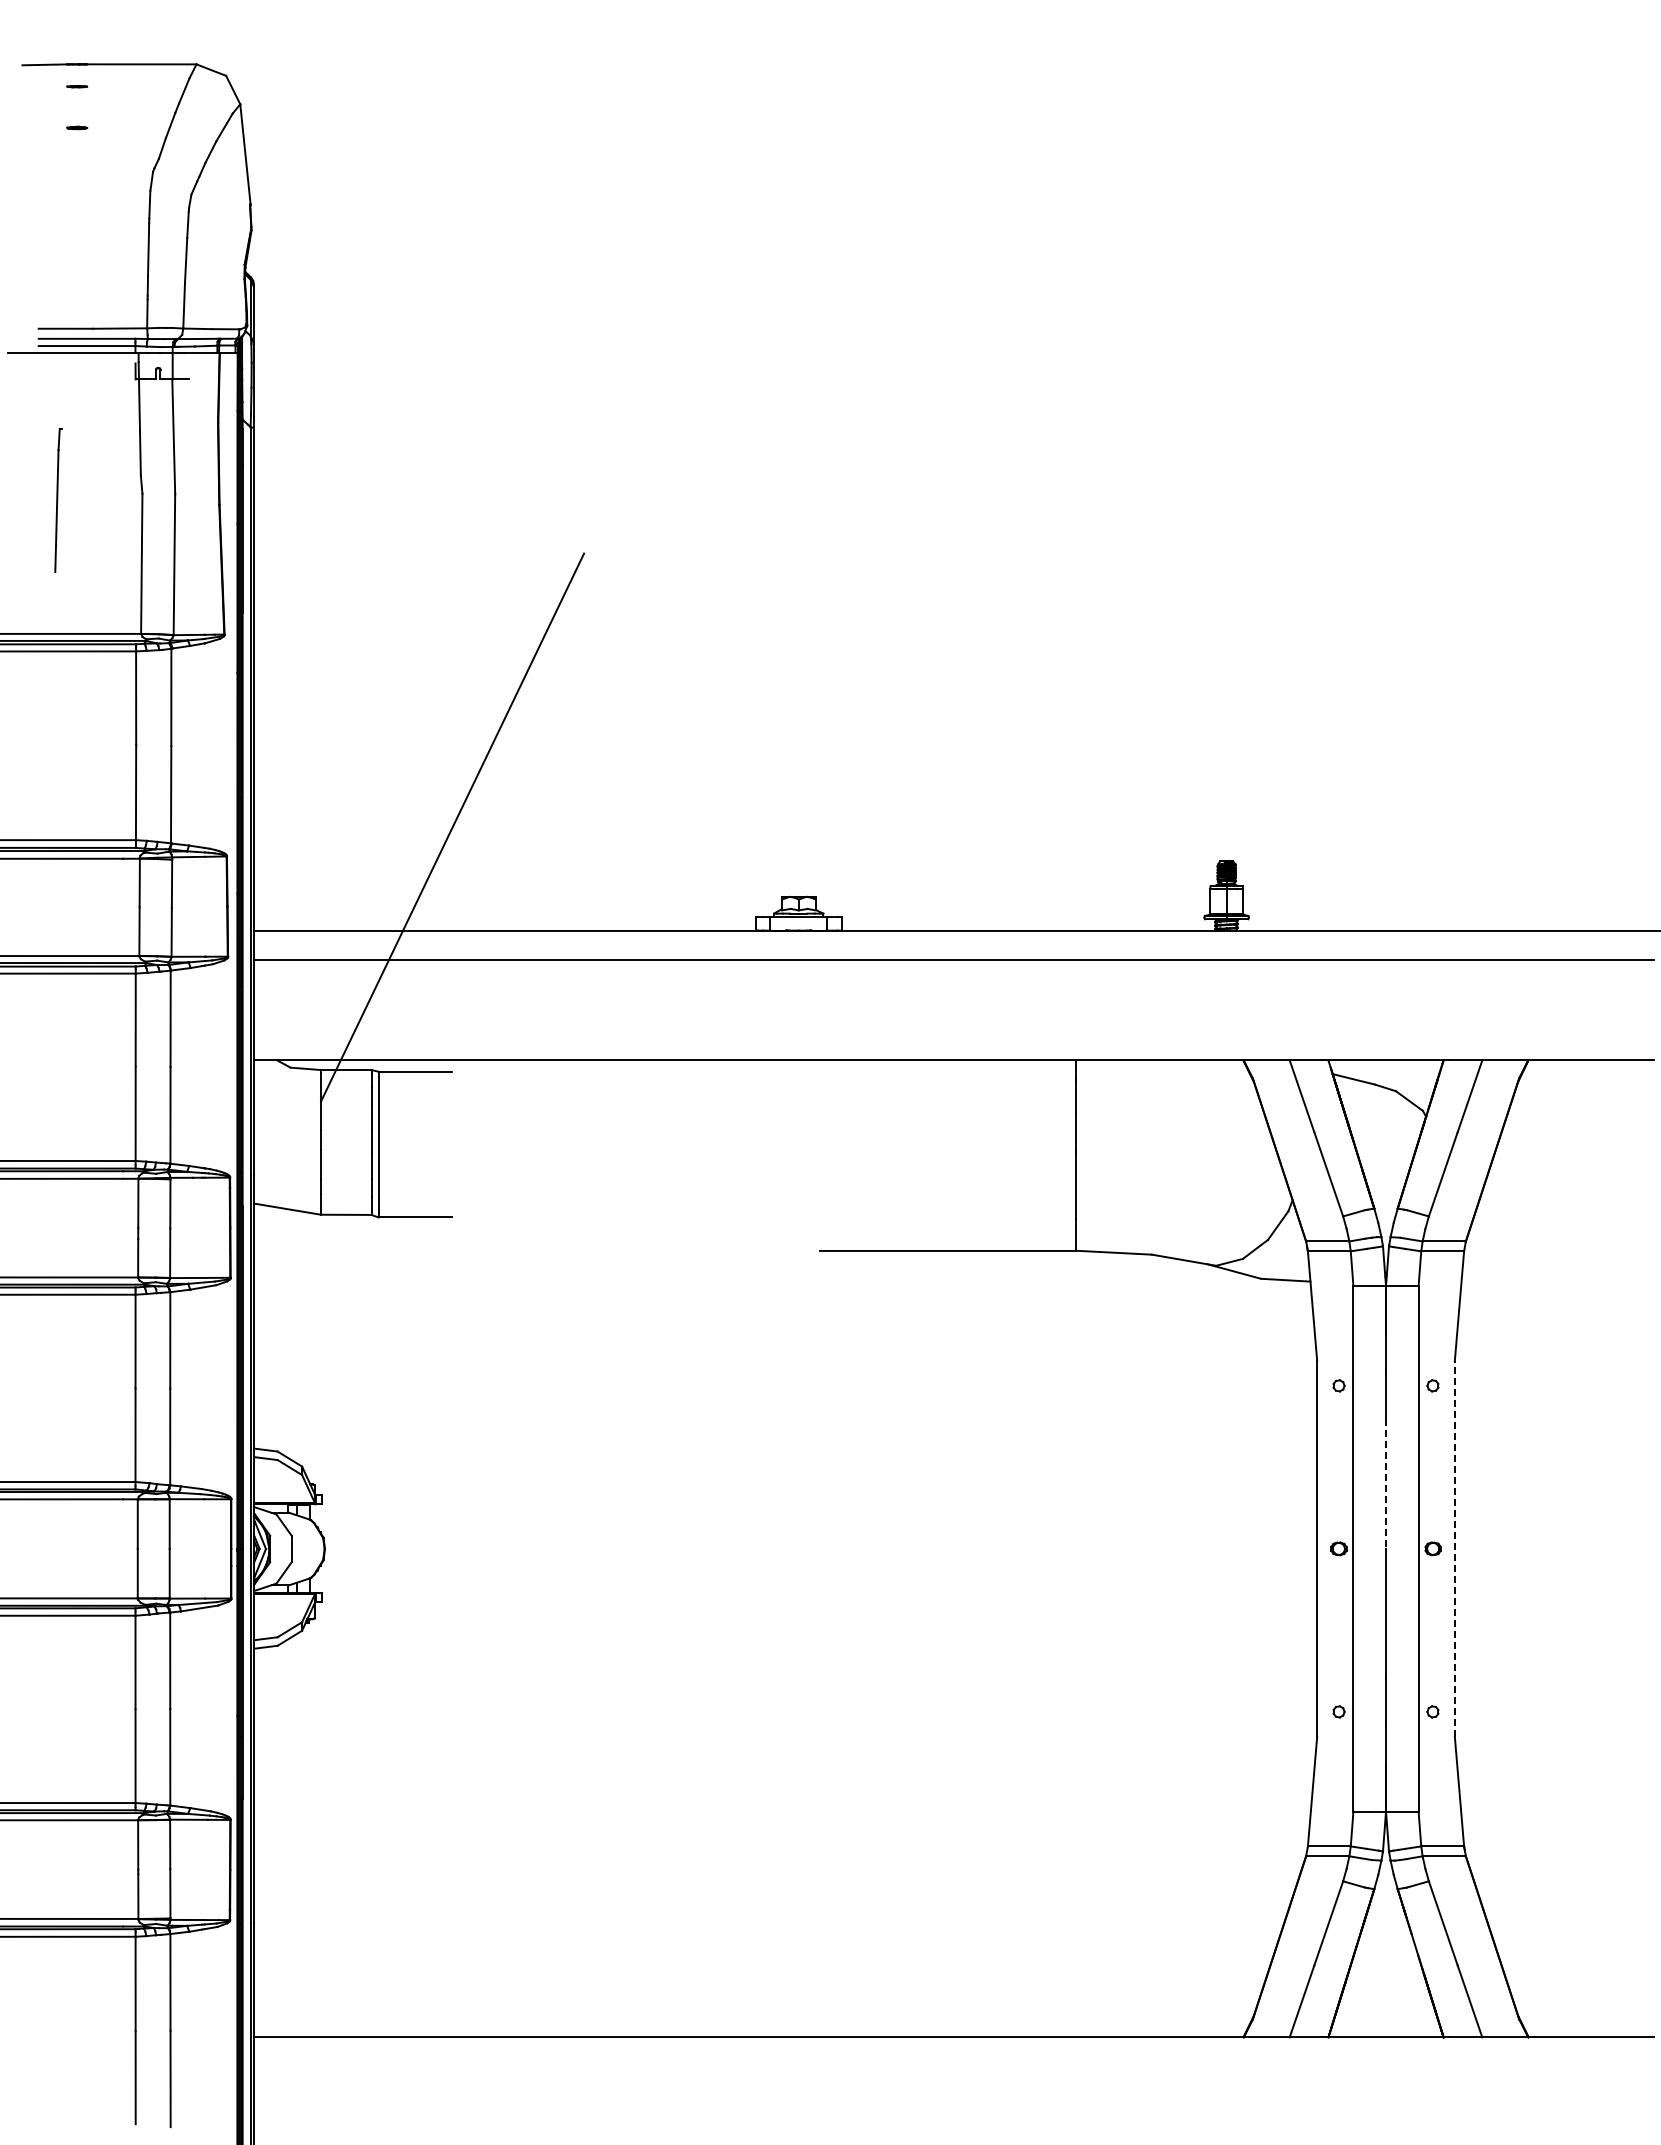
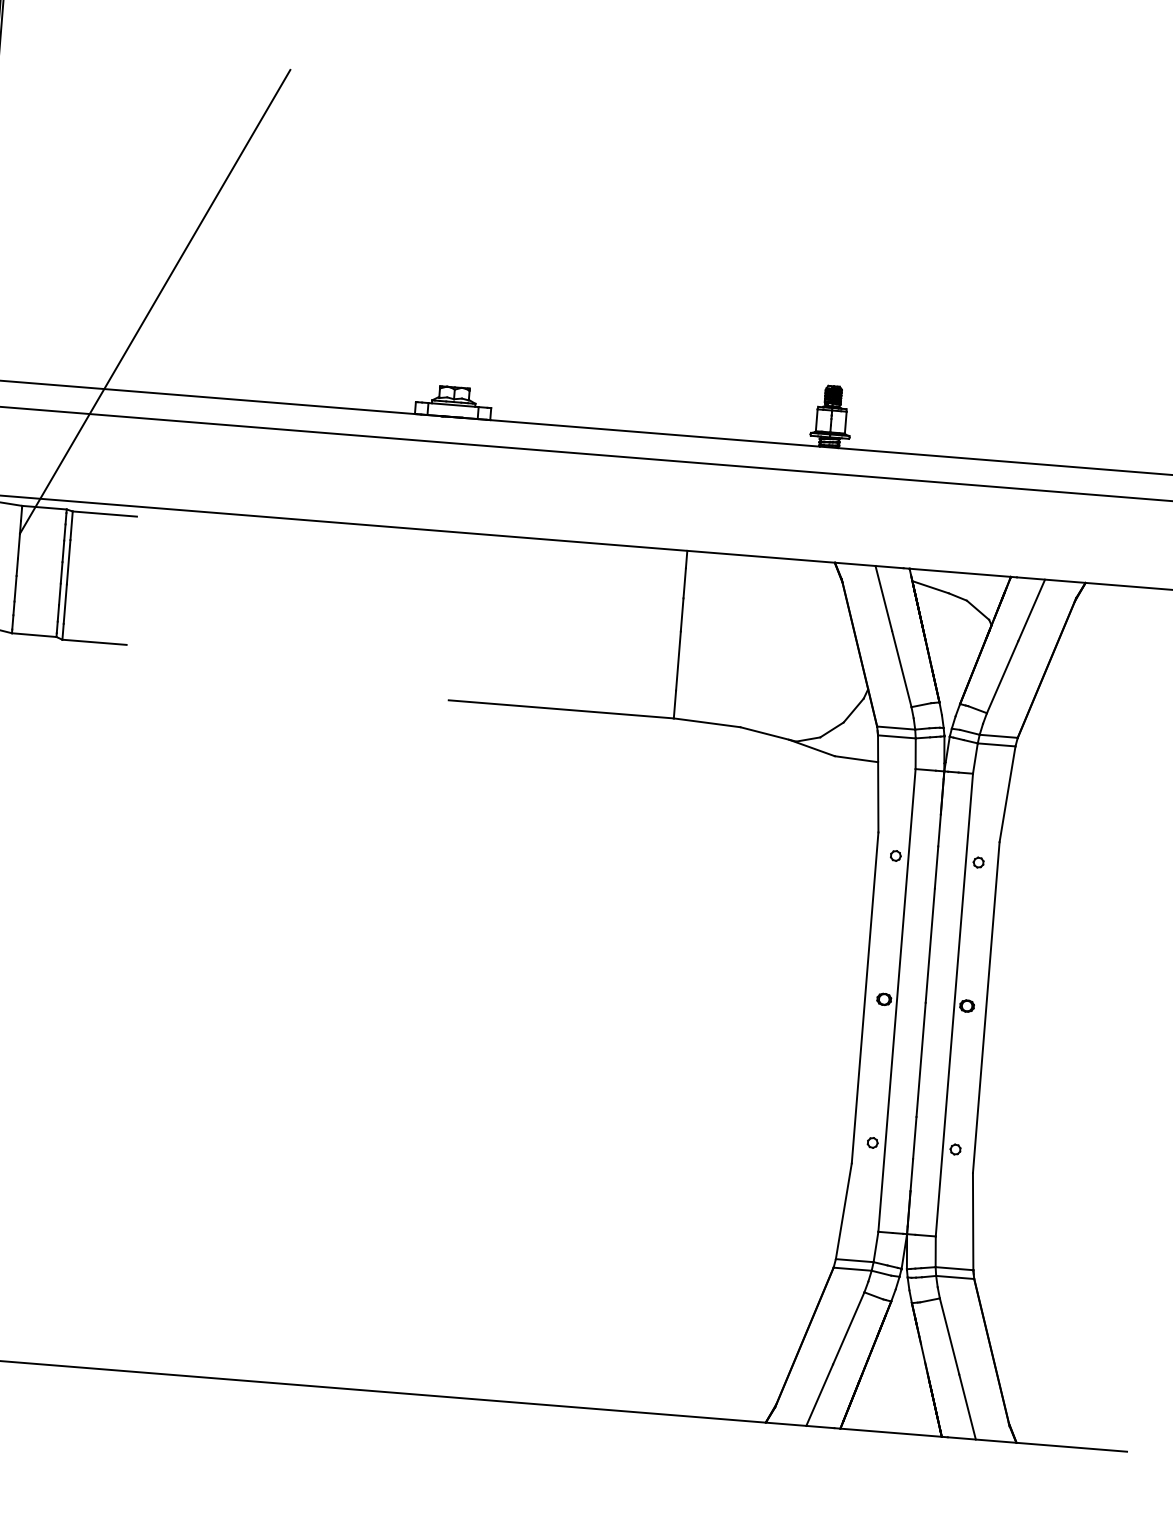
line: (1386, 1484) -> (930, 946), dashed -> solid
line: (1454, 1548) -> (985, 1007), dashed -> solid

